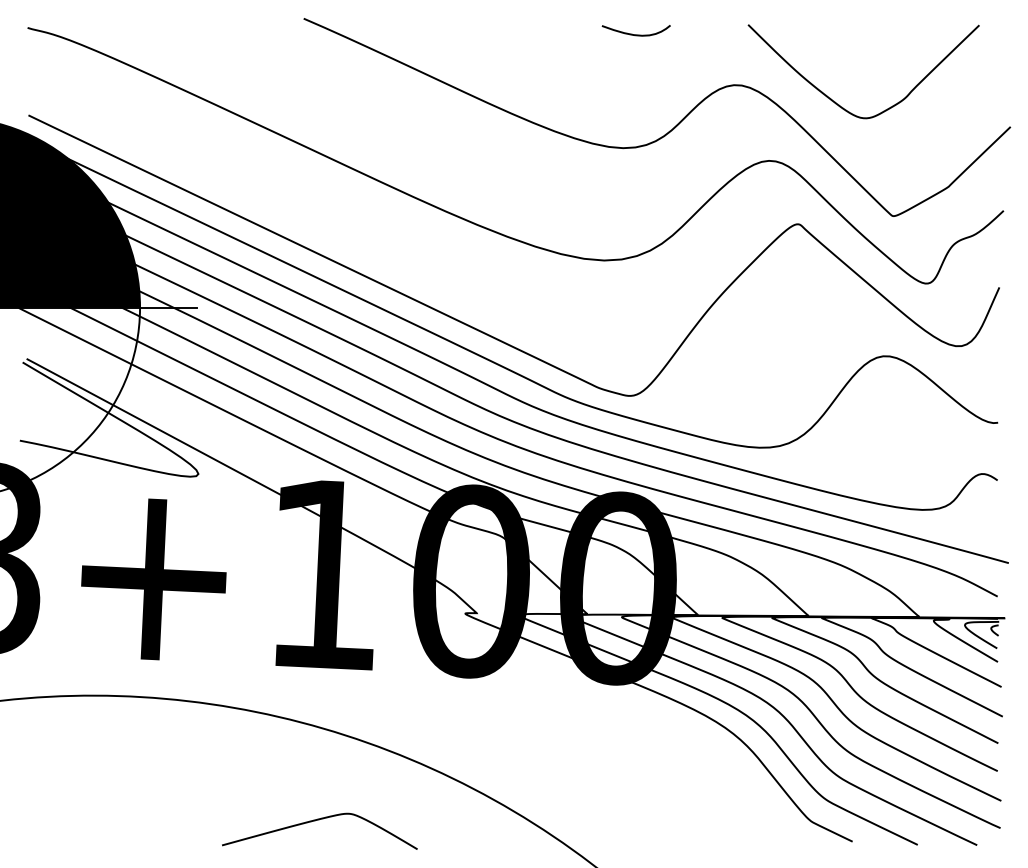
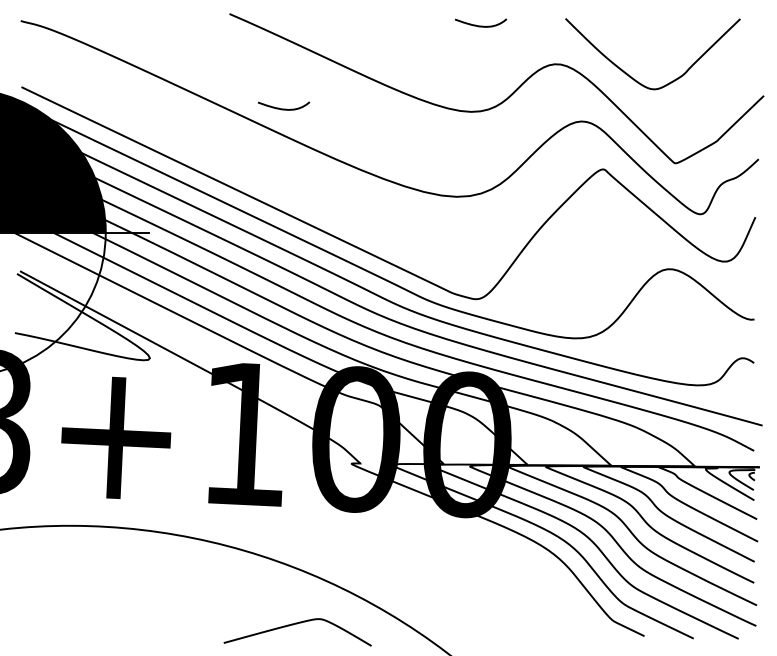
curve: (376, 143) -> (284, 108), added
curve: (319, 820) -> (297, 624), moved

